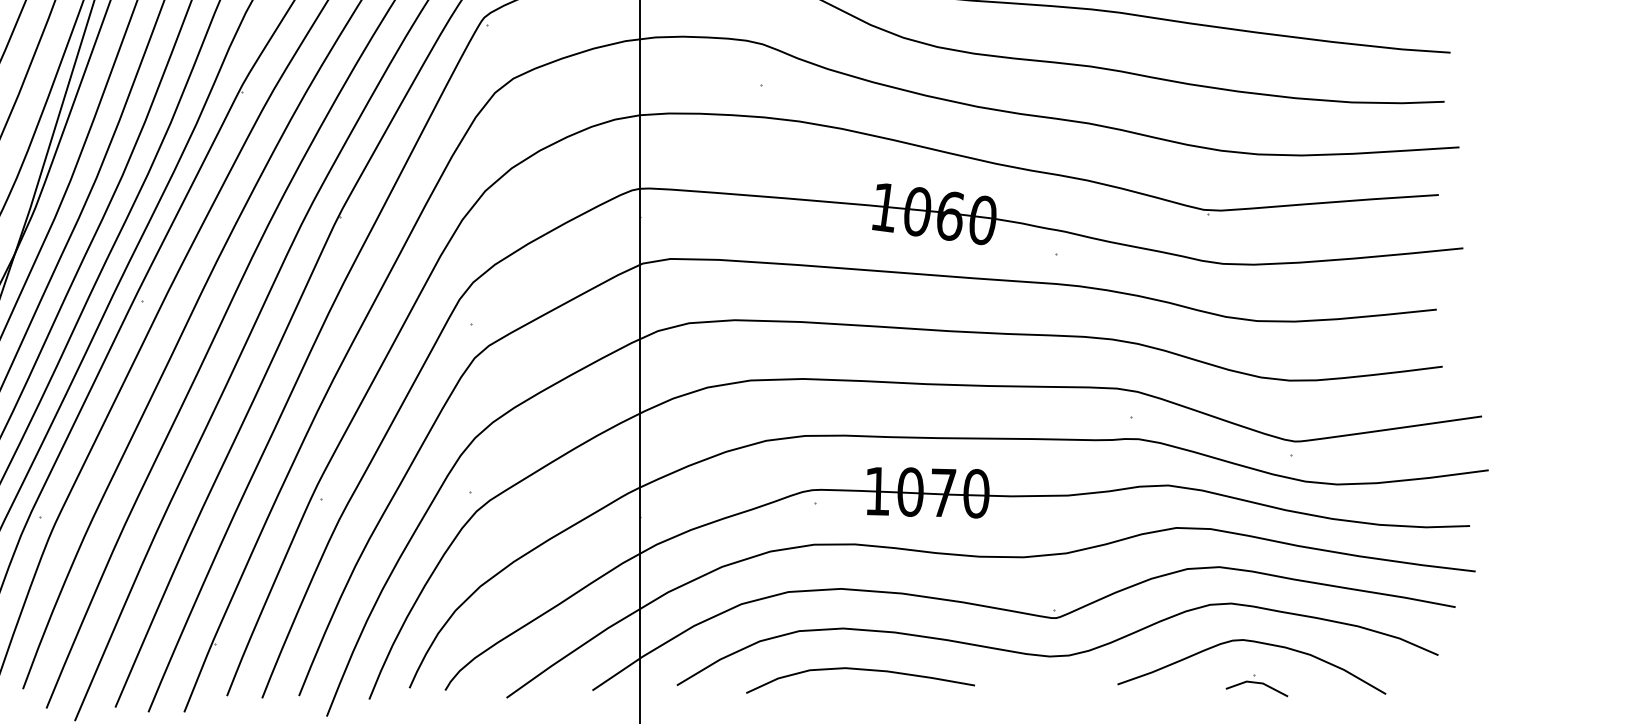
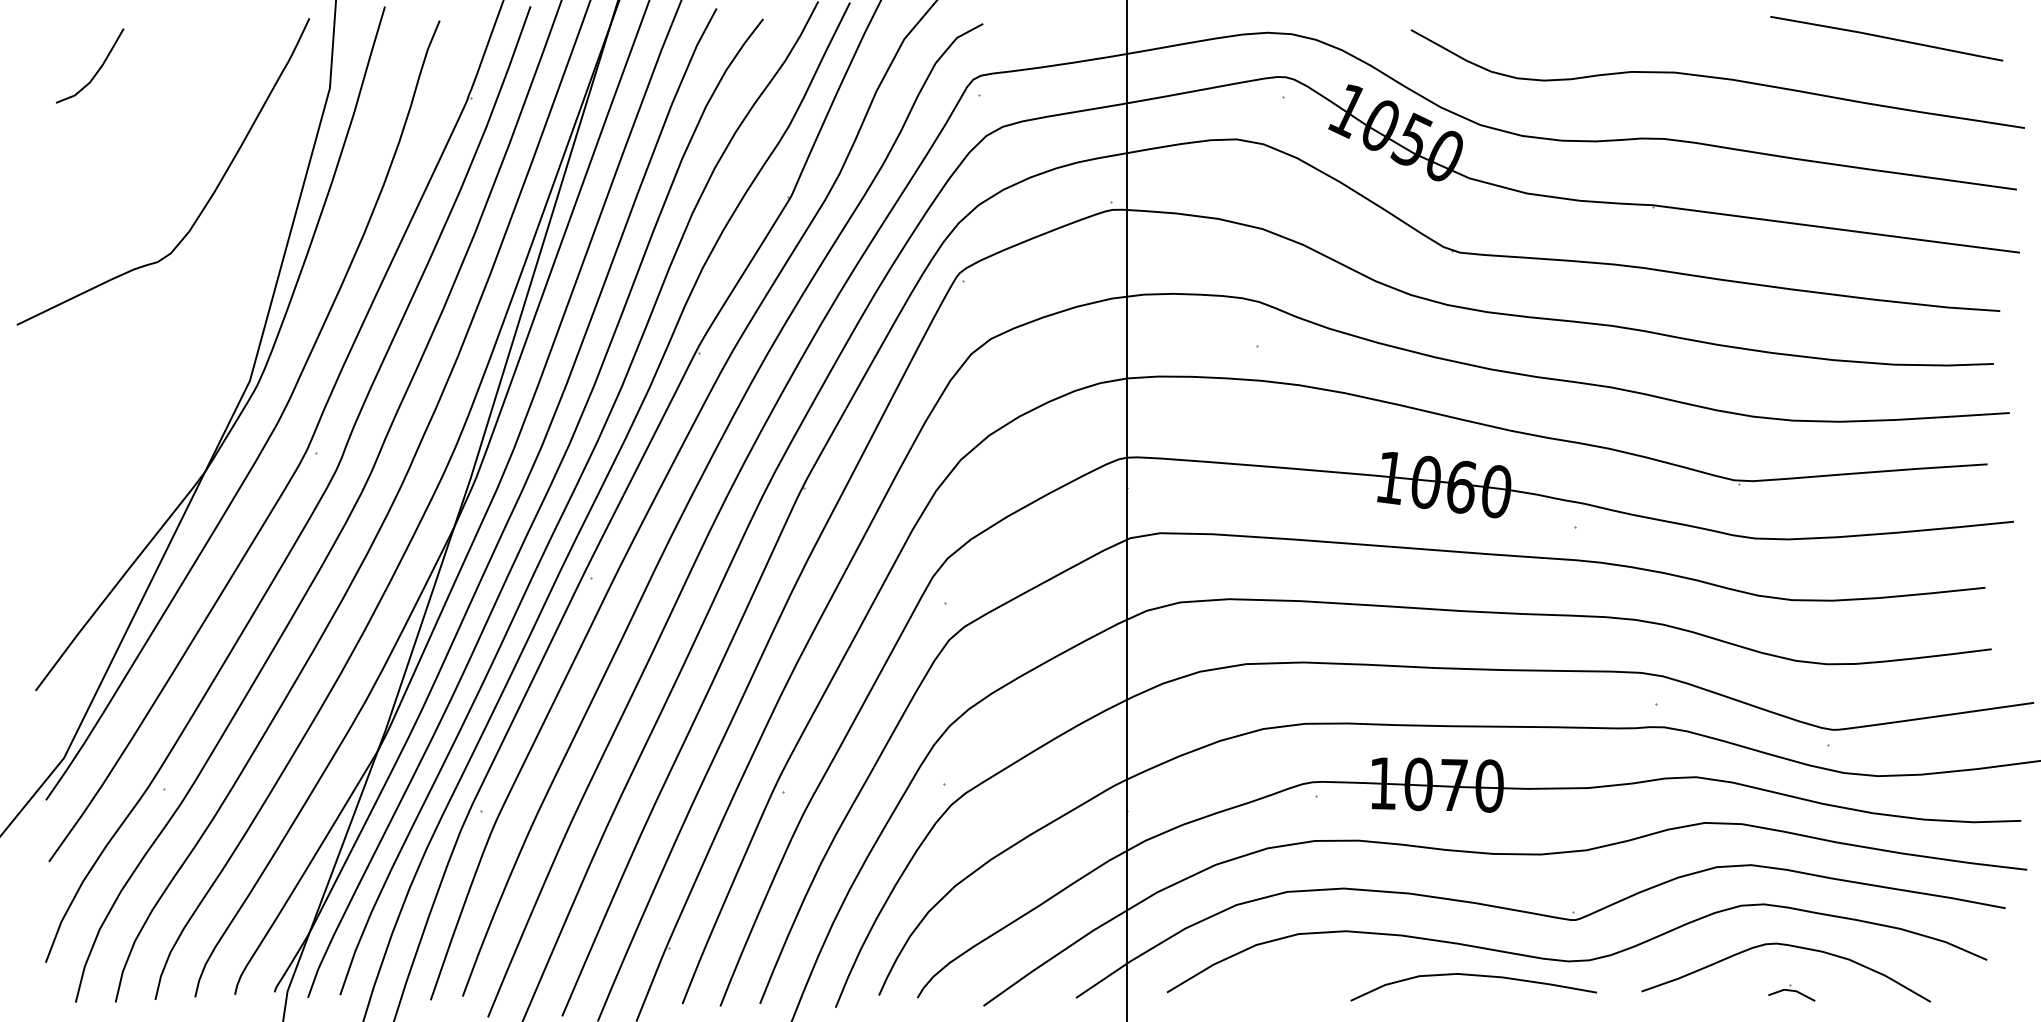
curve: (861, 670) -> (1474, 976), moved
part: (1256, 685) -> (1791, 992), size x0.7

